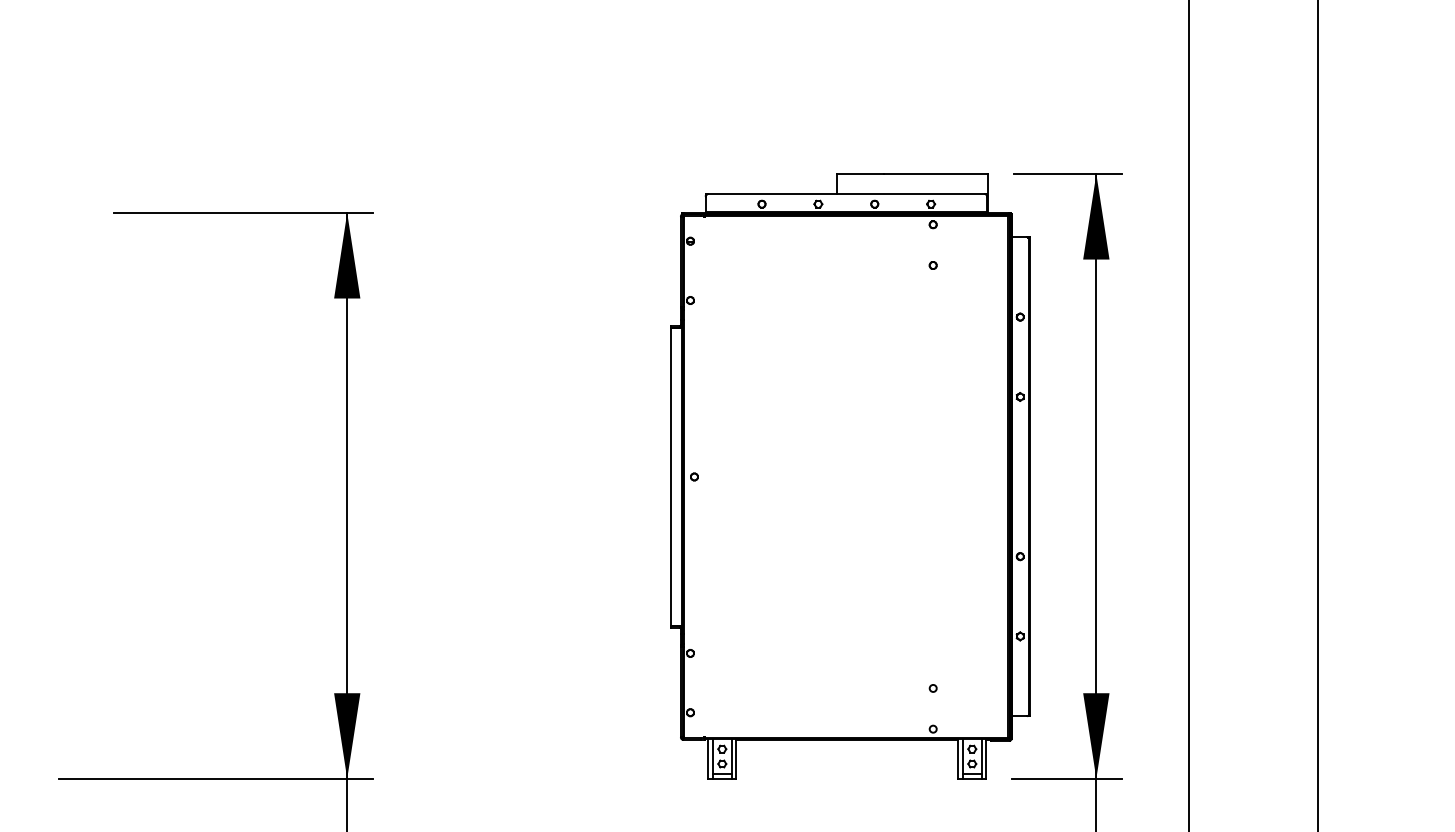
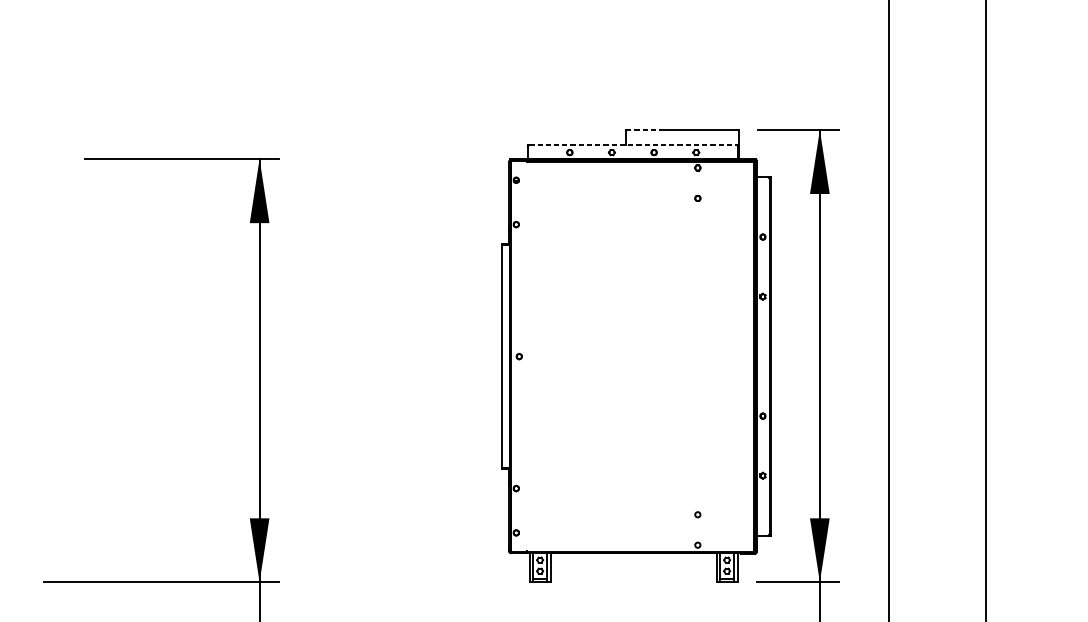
line: (861, 173) -> (644, 129), solid -> dashed
line: (846, 194) -> (633, 145), solid -> dashed

